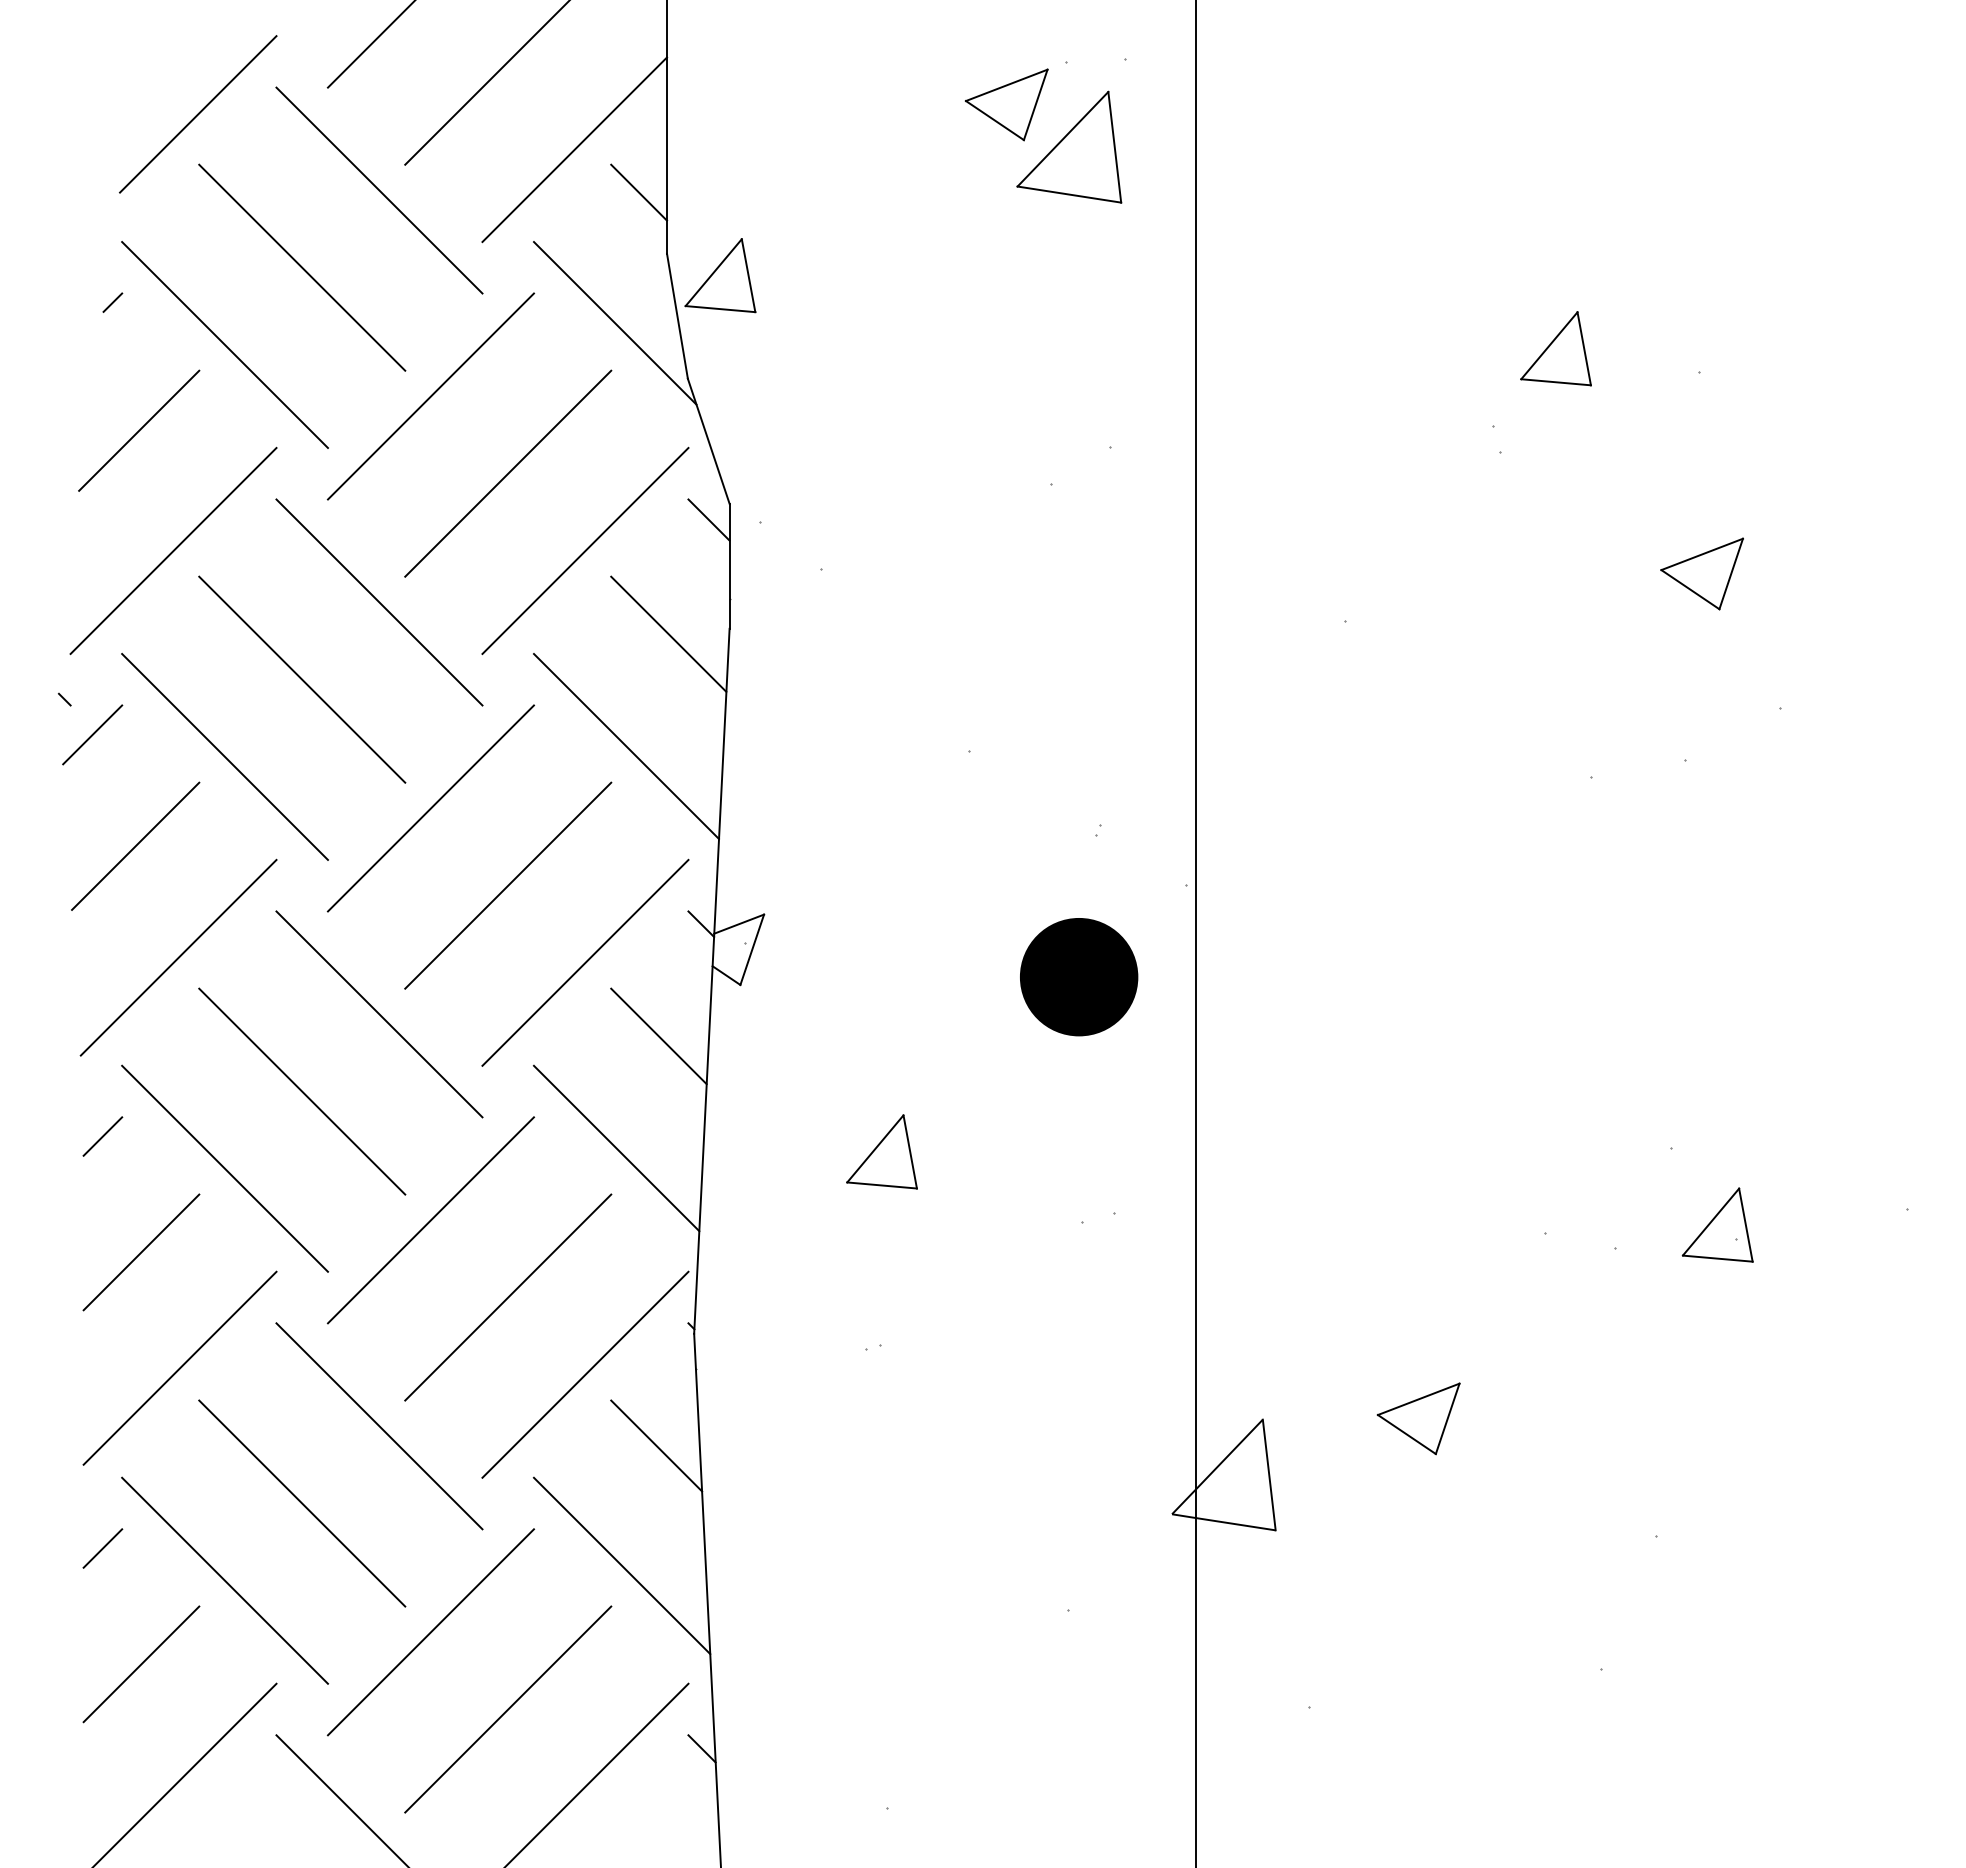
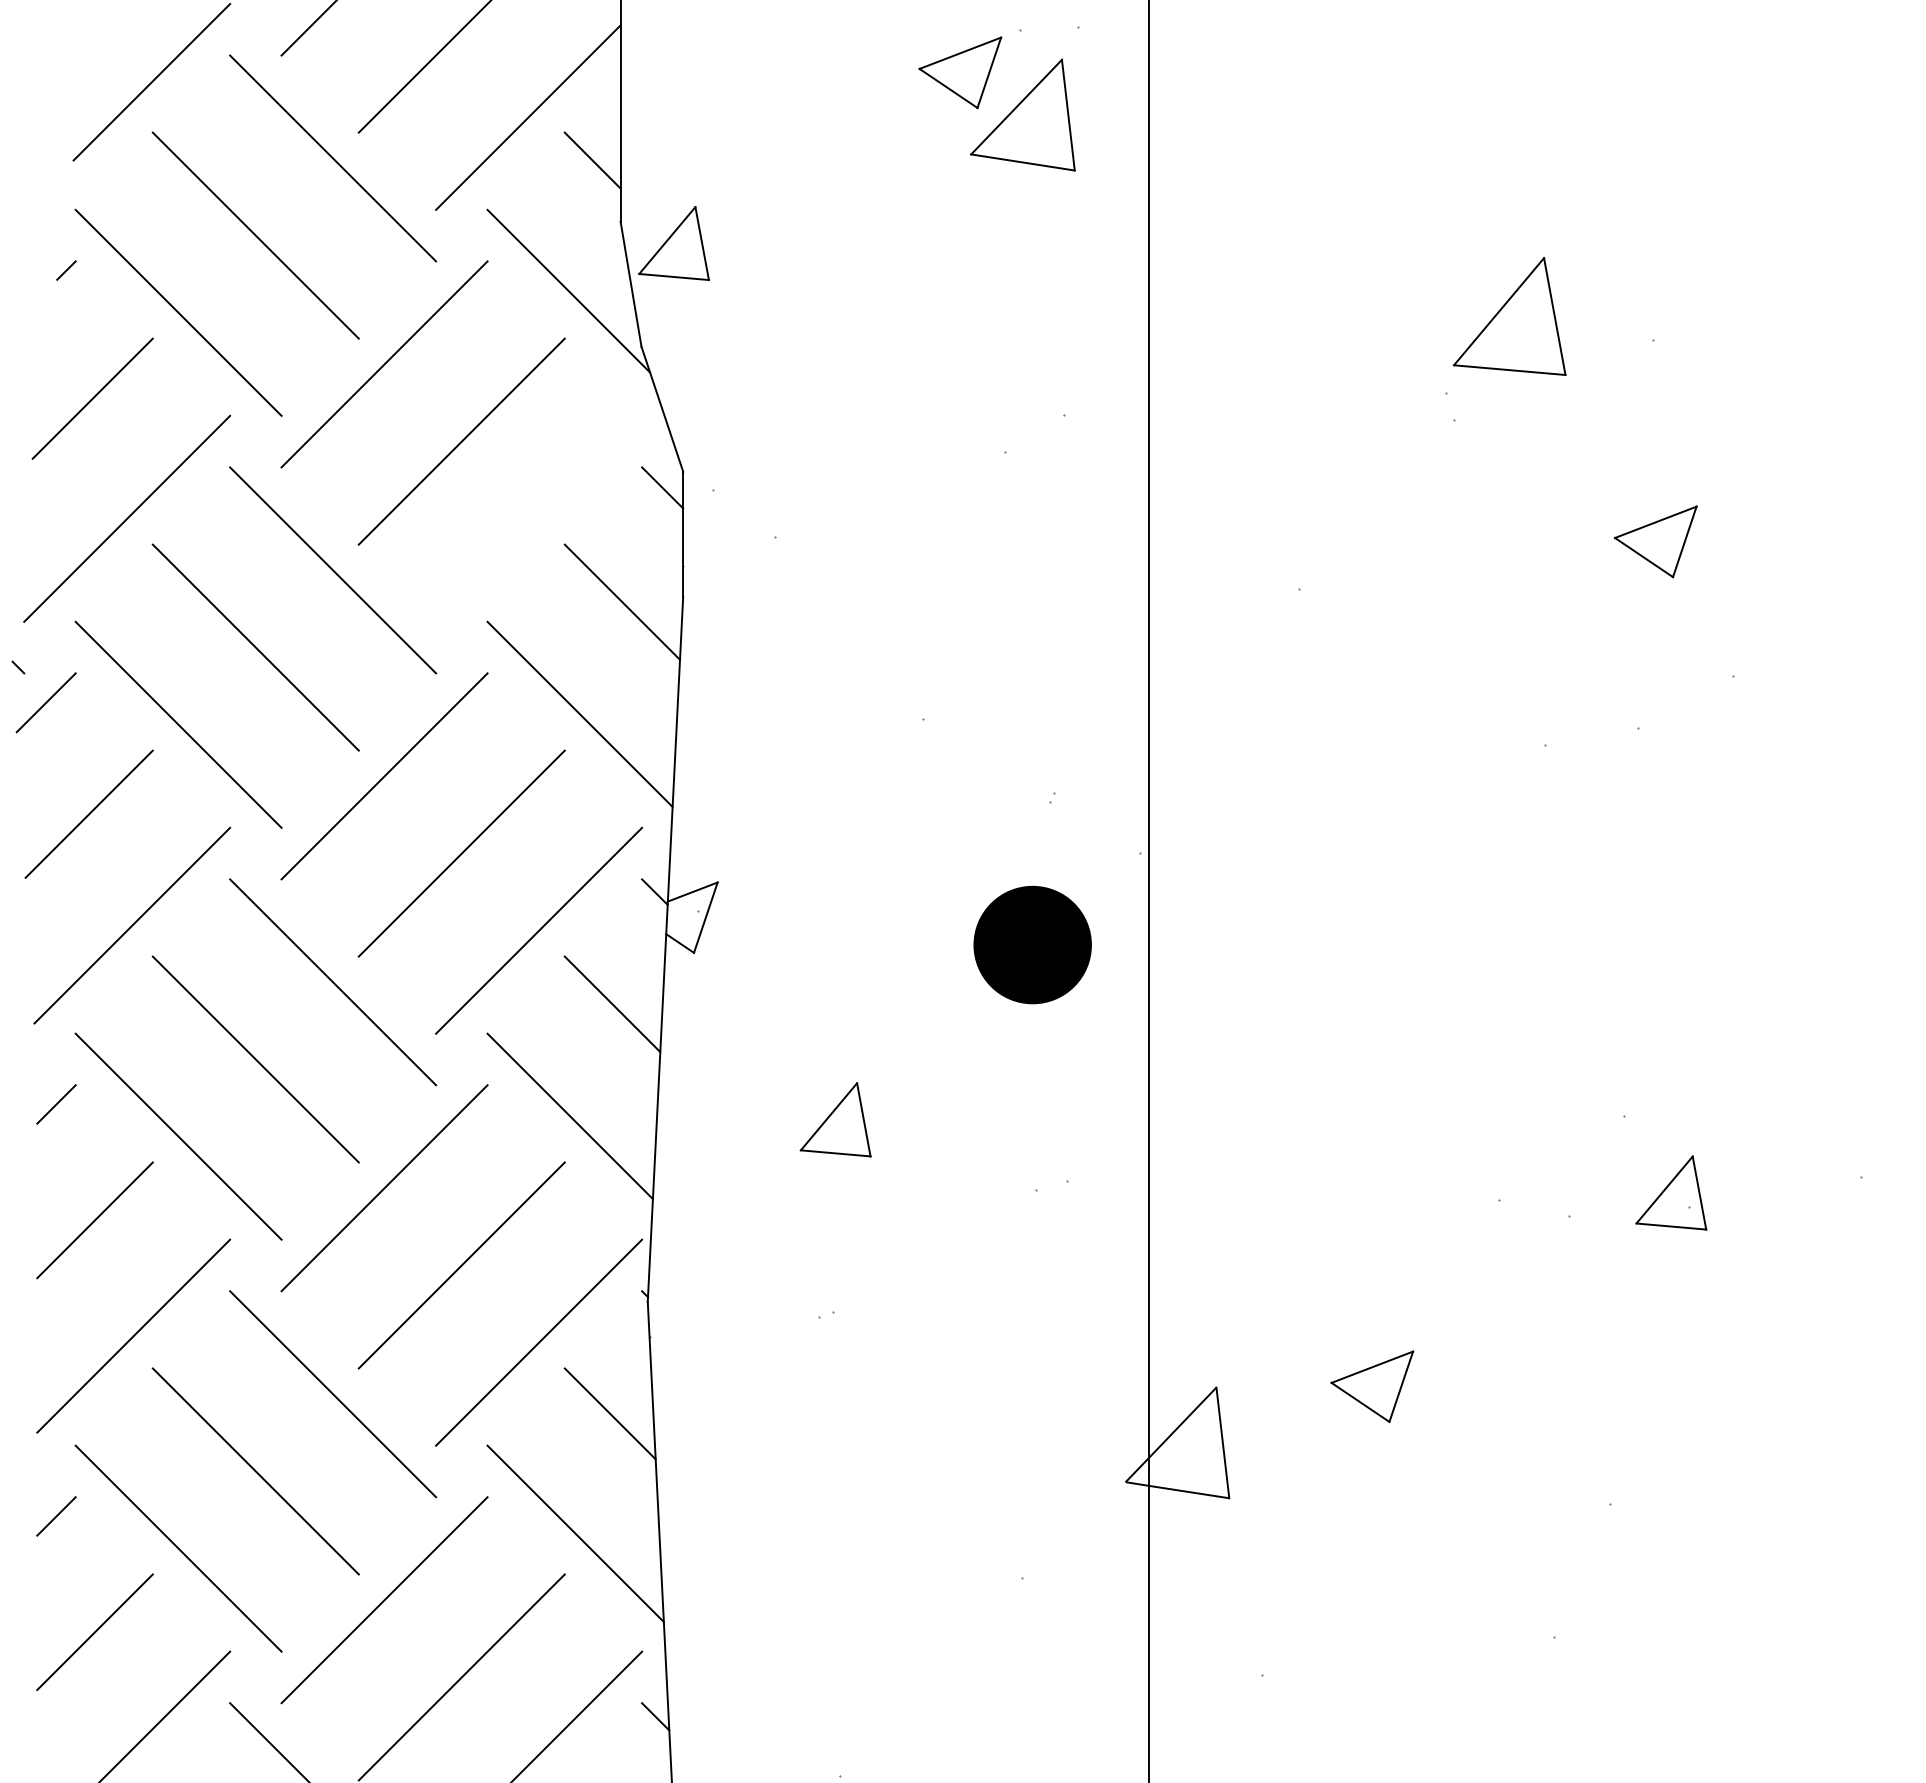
part: (1555, 348) -> (1509, 316), size x1.6
line: (585, 550) -> (539, 518), removed

